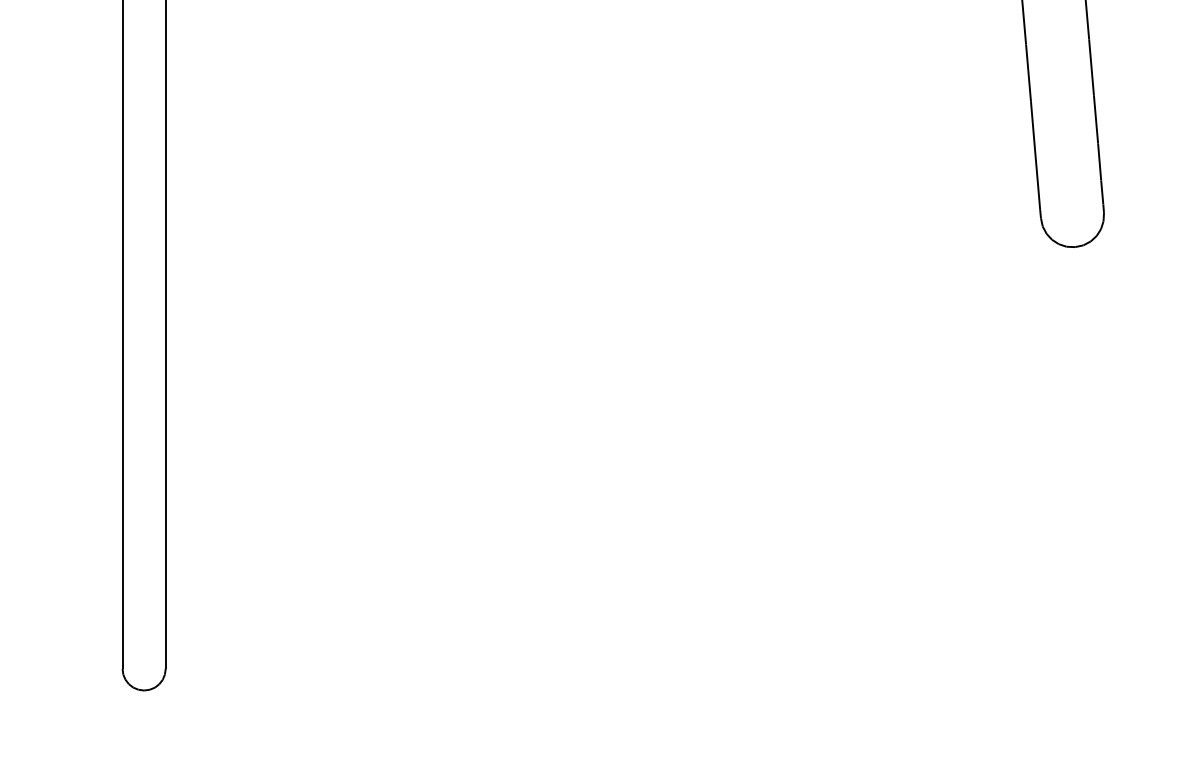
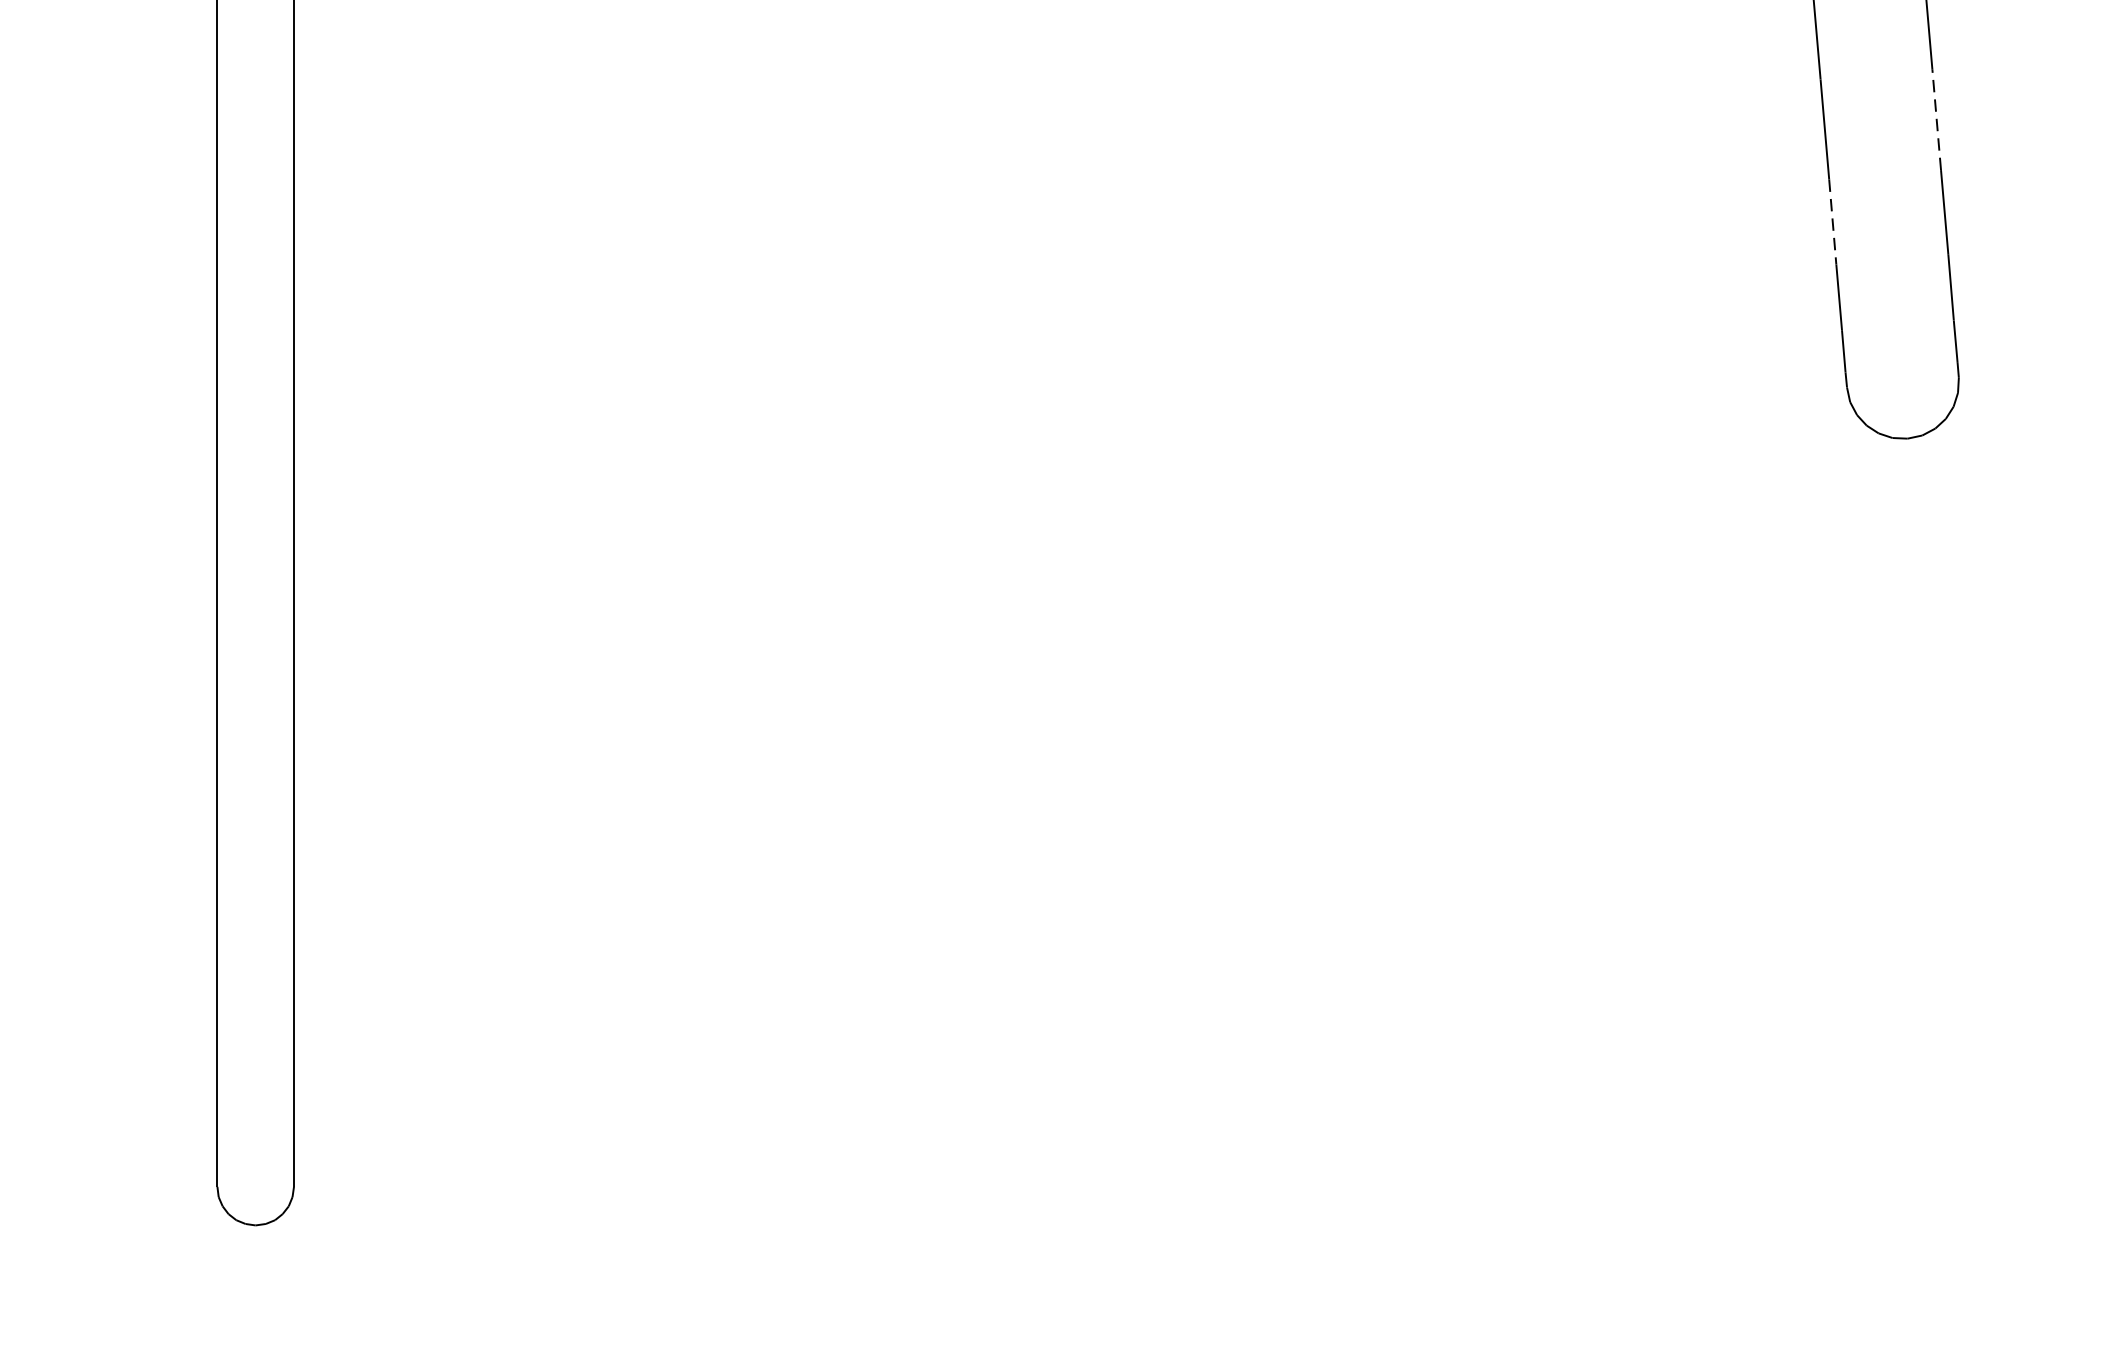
line: (1091, 67) -> (1936, 119), solid -> dashed
line: (1032, 125) -> (1831, 222), solid -> dashed

